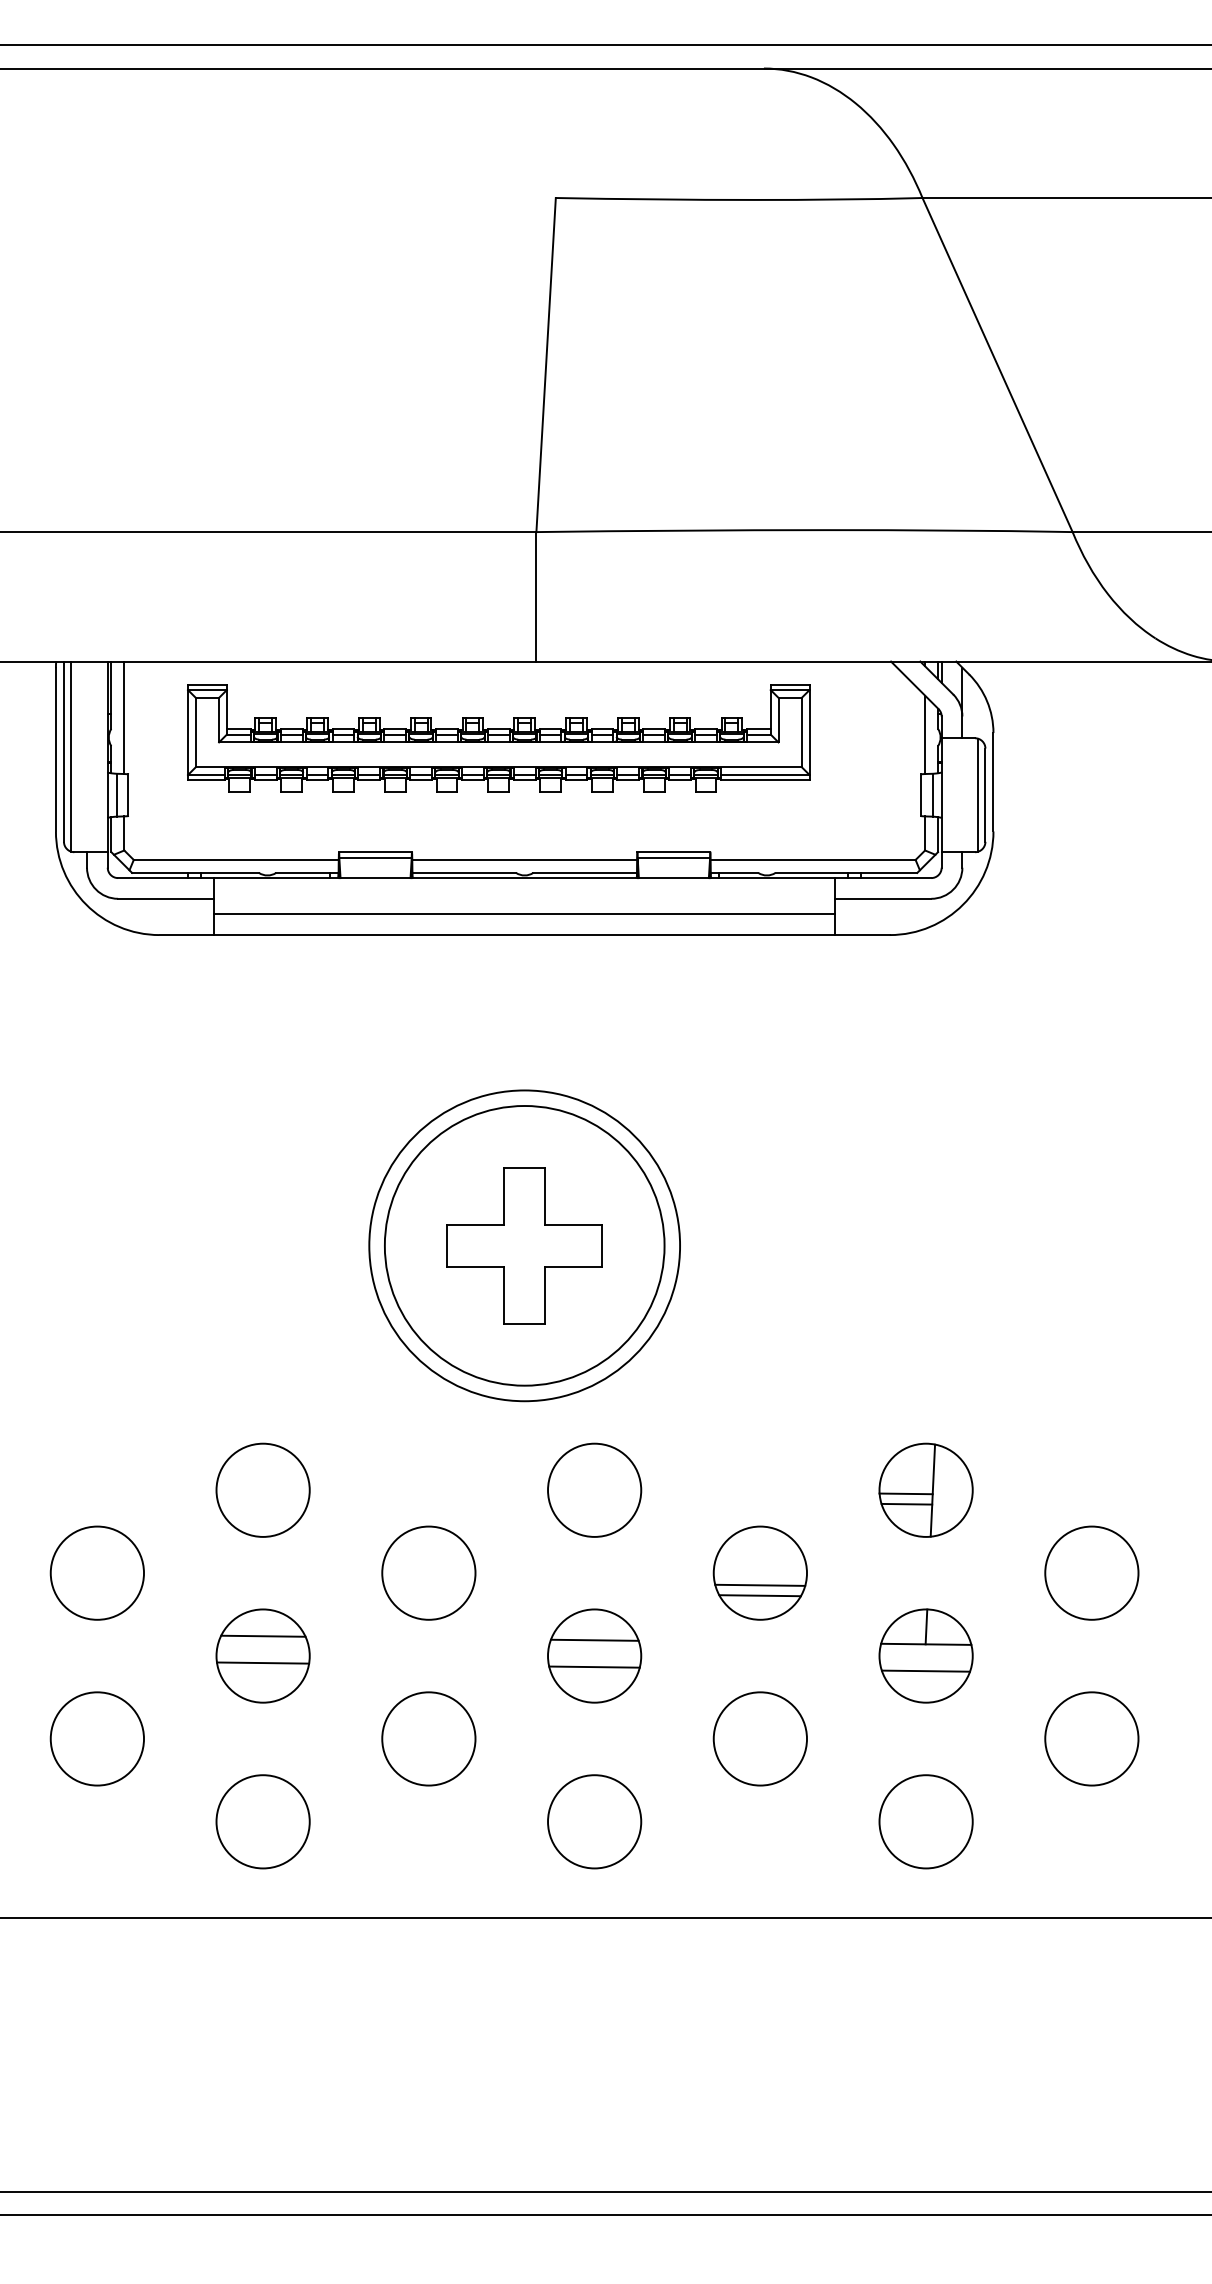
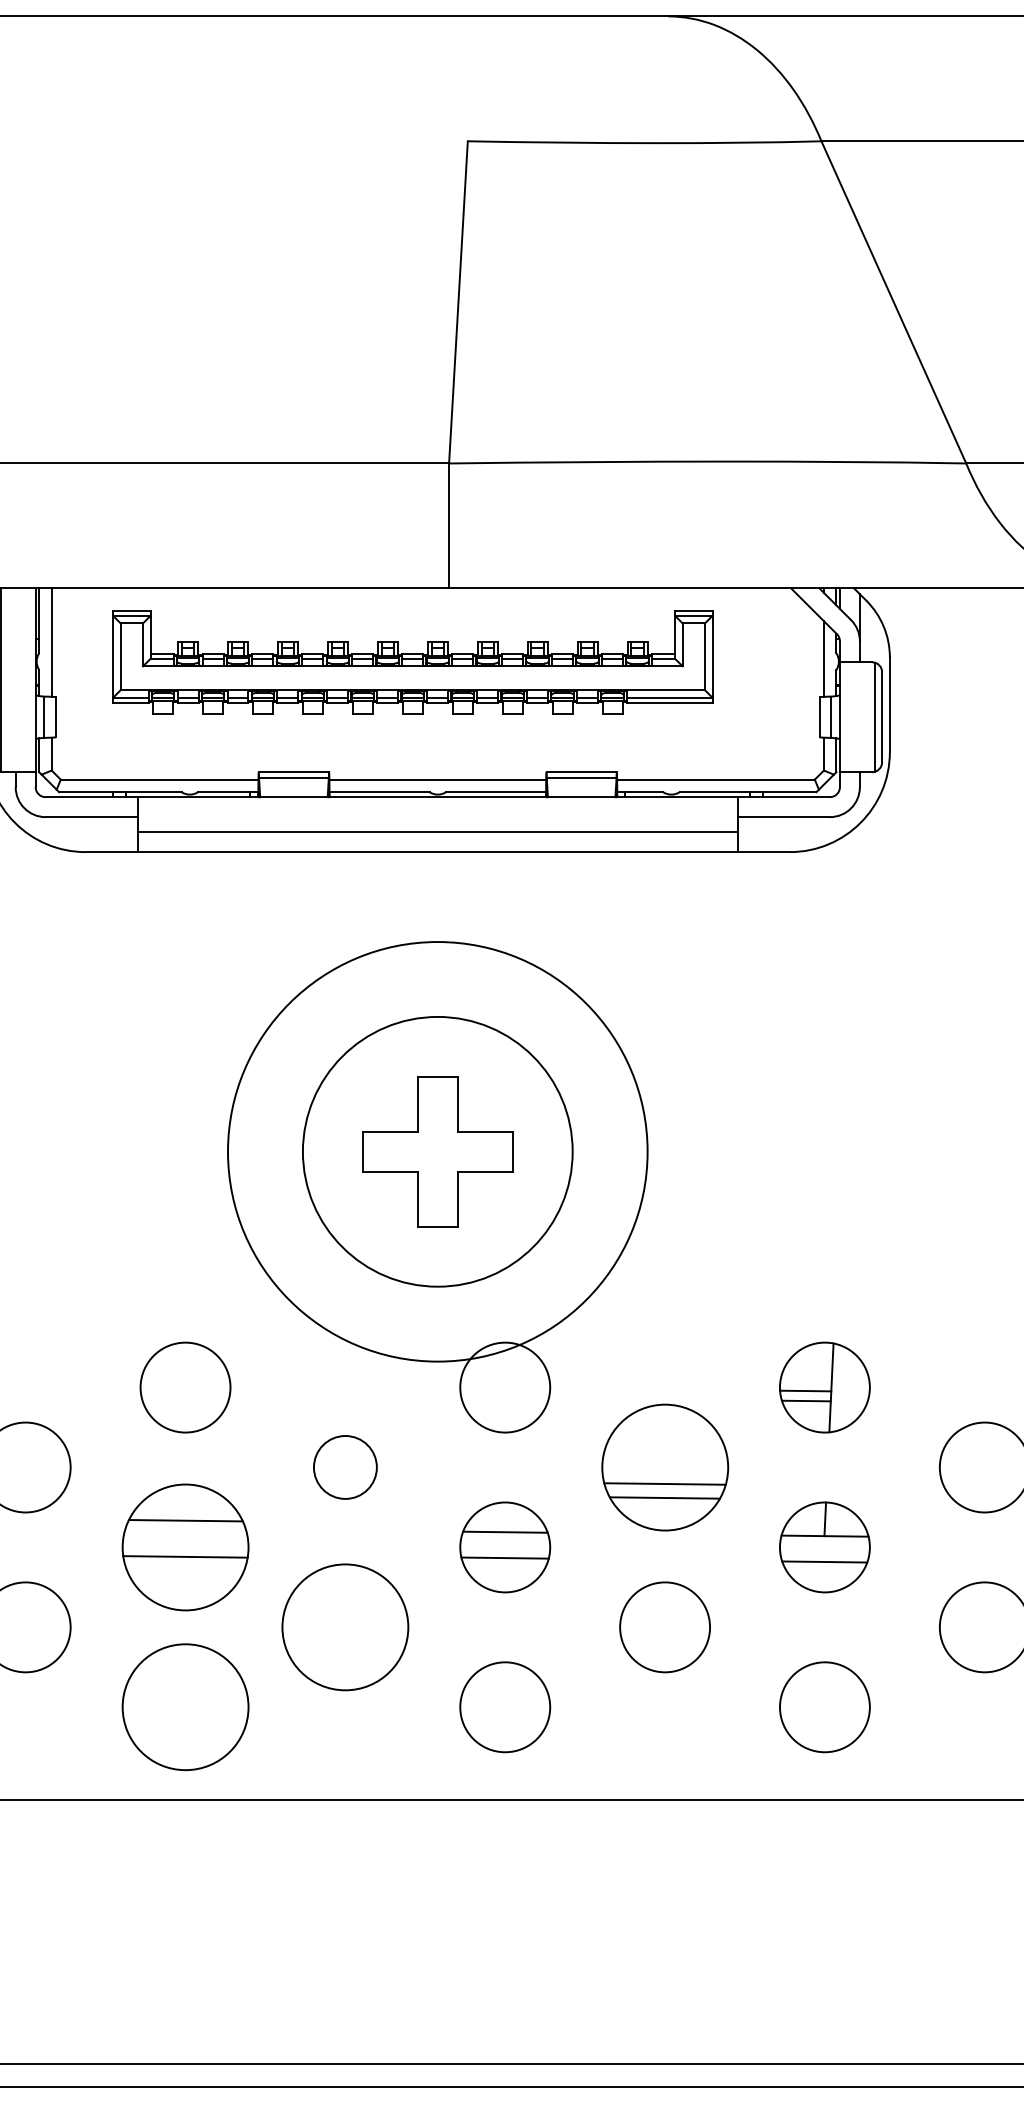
circle: (524, 1245) -> (437, 1151), size x1.4
circle: (428, 1572) -> (345, 1466), size x0.7
part: (759, 1572) -> (664, 1466), size x1.4
part: (262, 1655) -> (184, 1546), size x1.4
circle: (428, 1738) -> (345, 1626), size x1.4
circle: (262, 1821) -> (184, 1706), size x1.4

